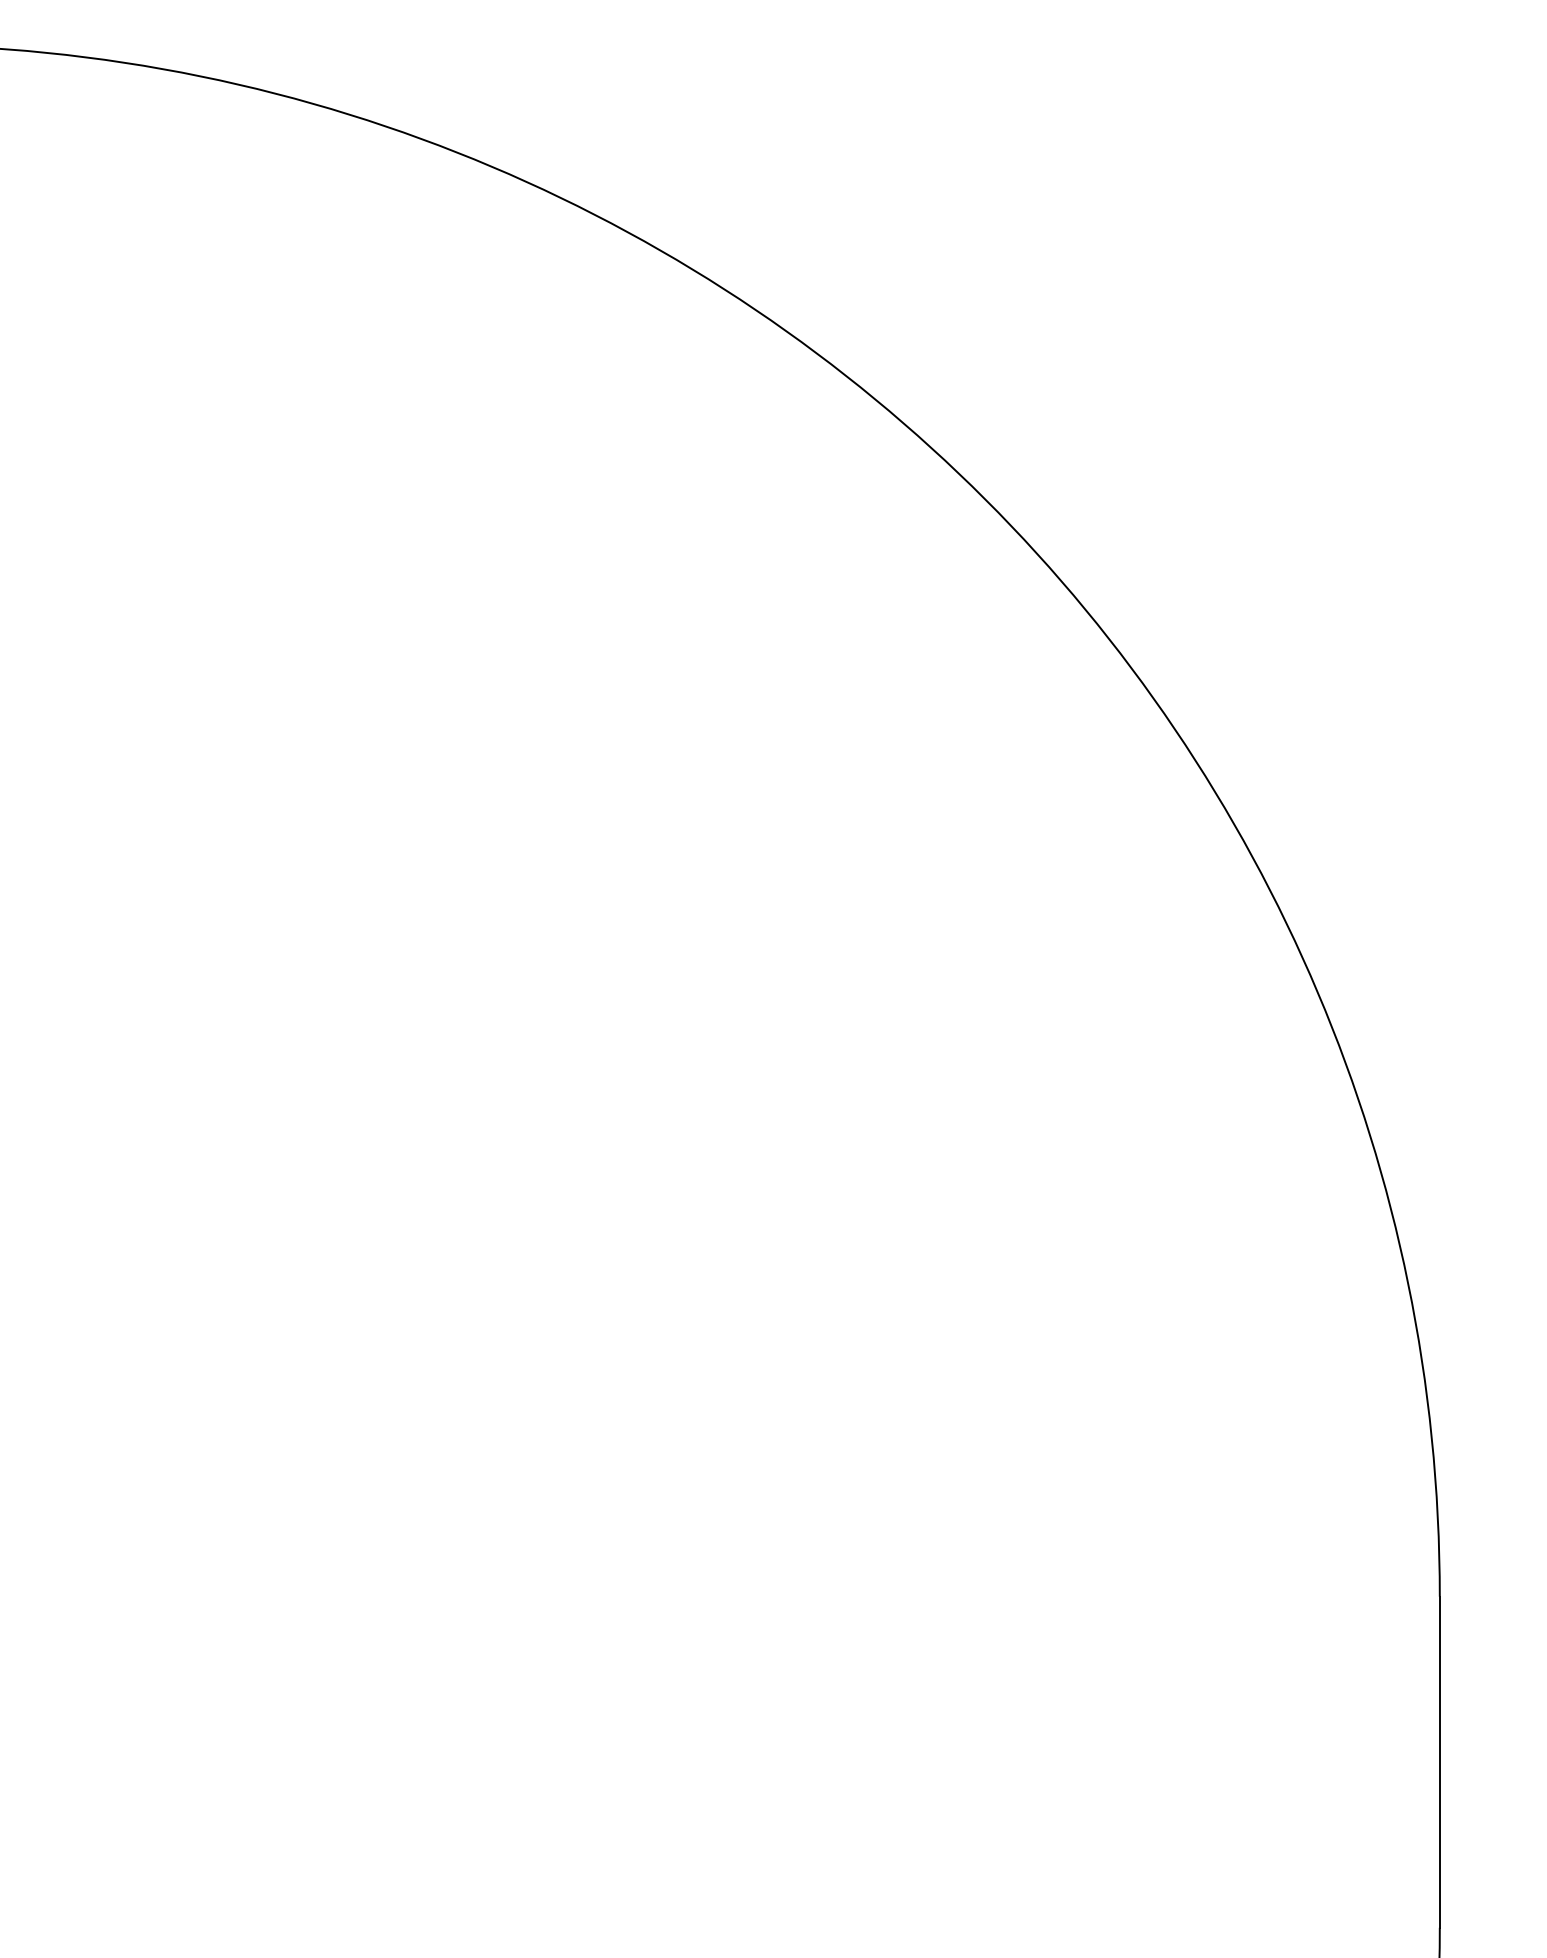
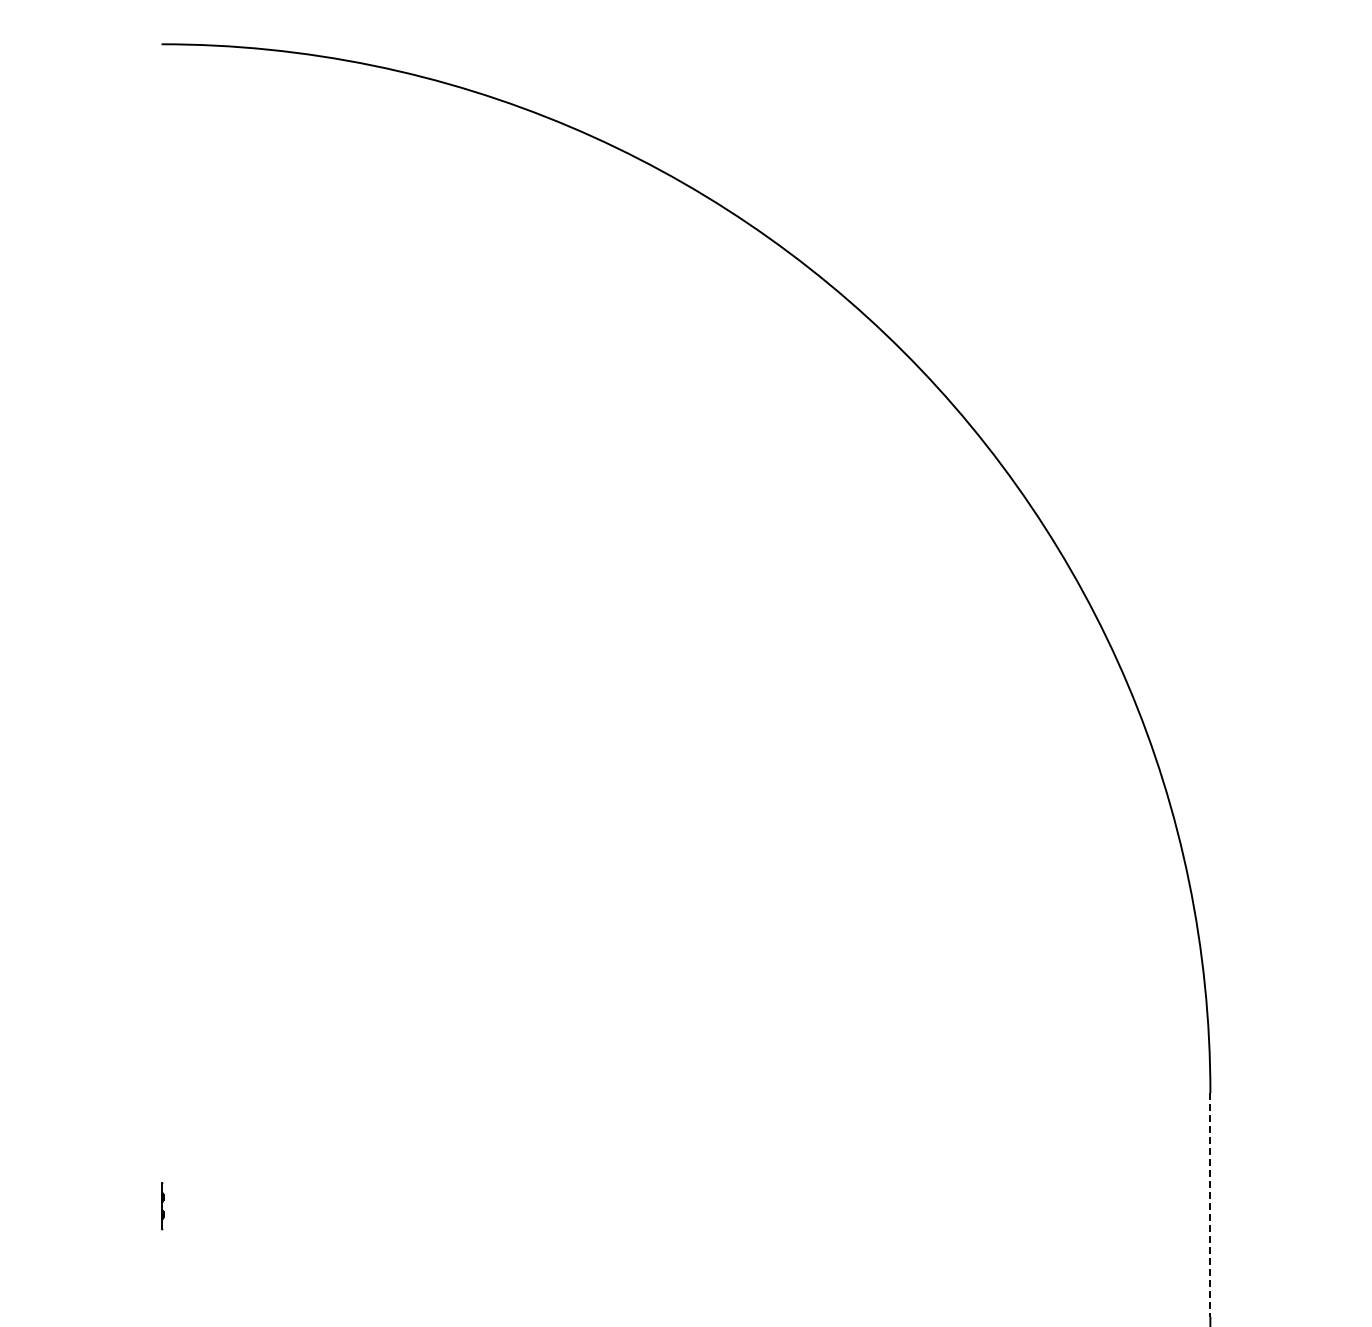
line: (1439, 1762) -> (1210, 1205), solid -> dashed

